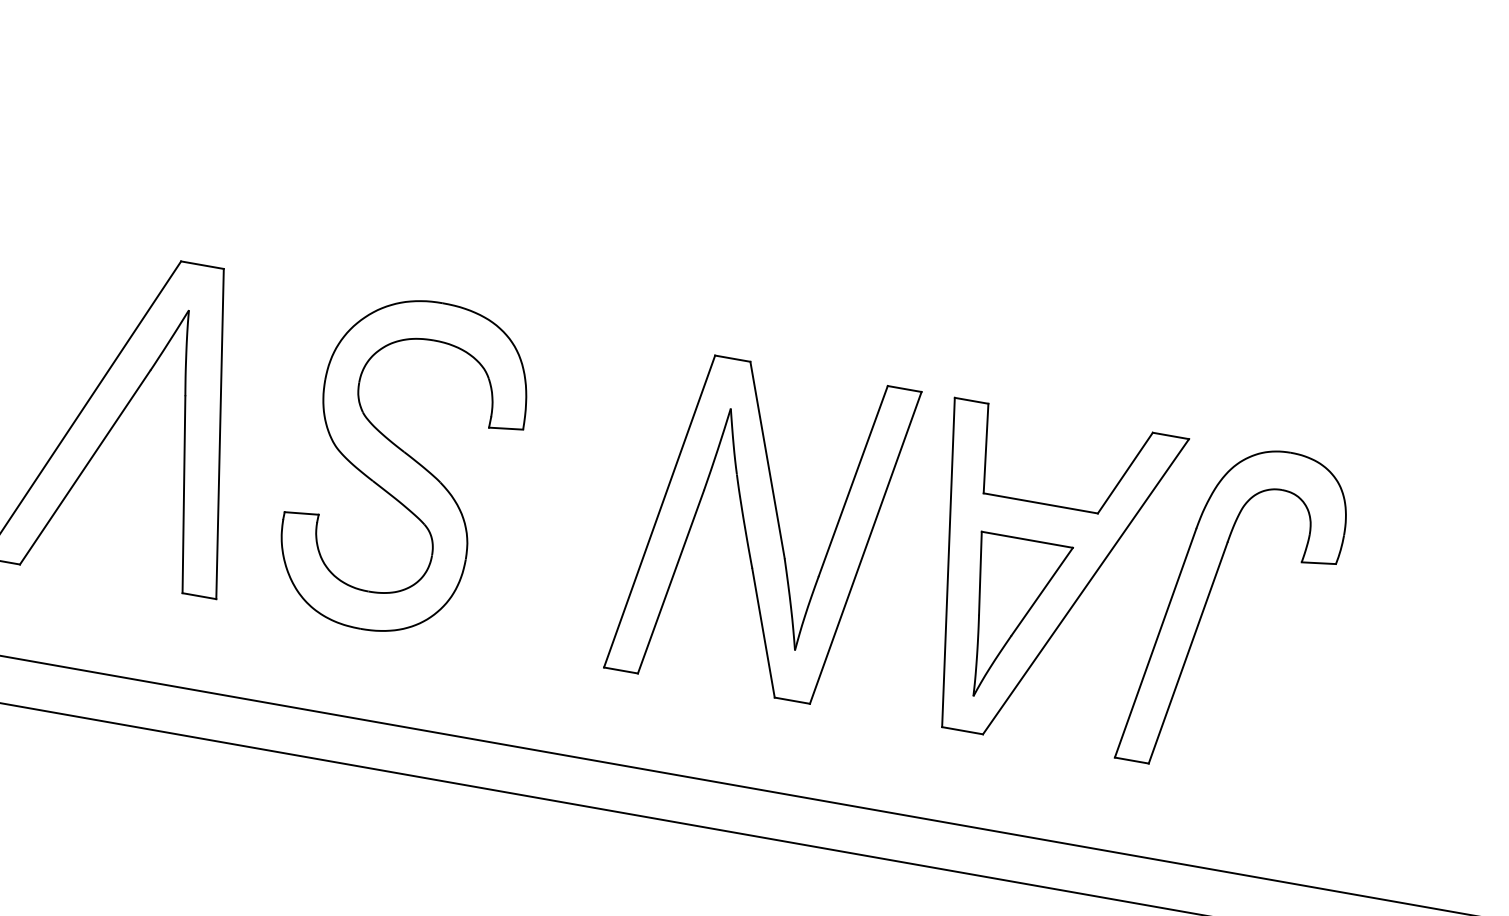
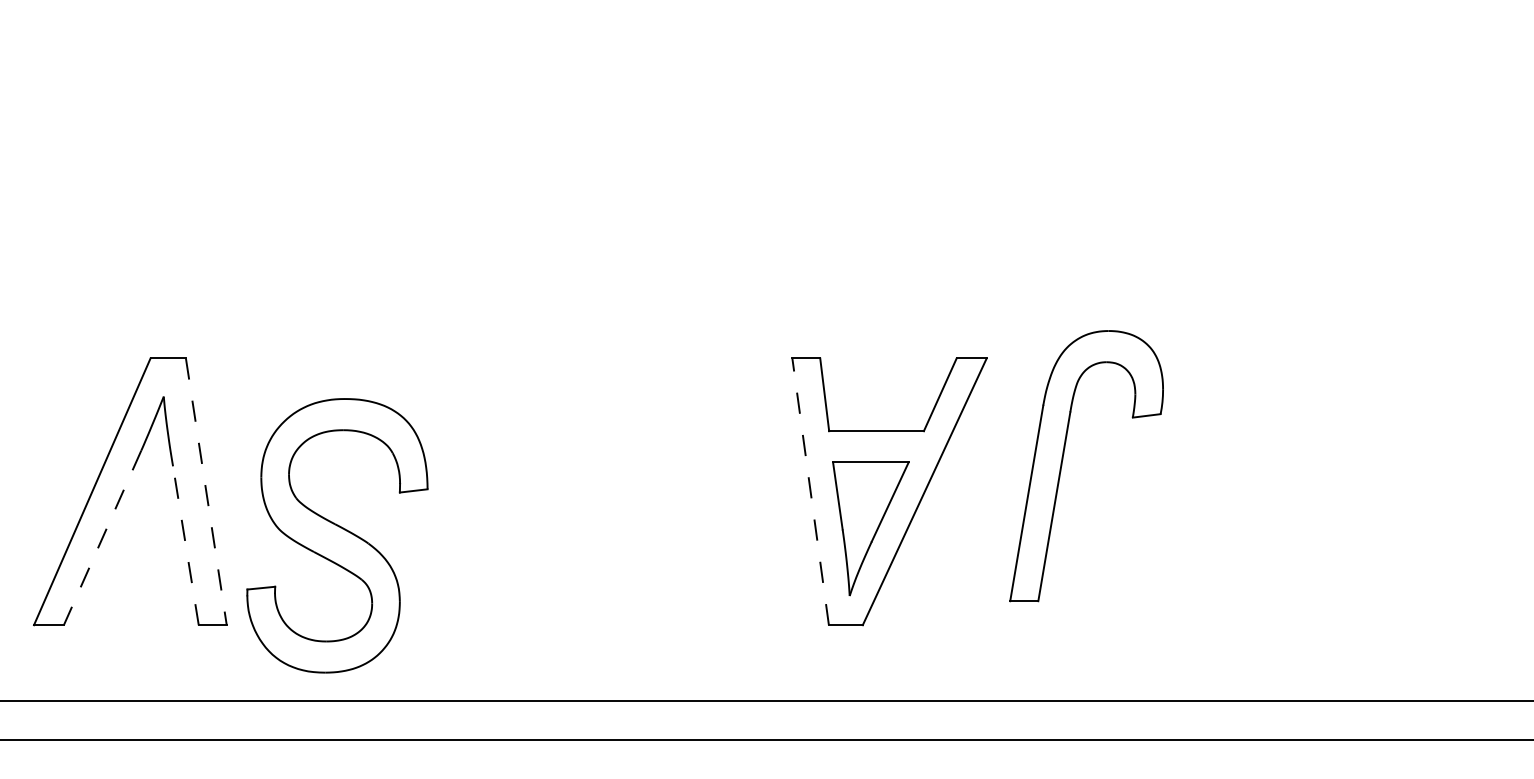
line: (220, 433) -> (206, 491), solid -> dashed
part: (404, 466) -> (337, 535), moved
line: (84, 468) -> (102, 538), solid -> dashed
line: (183, 494) -> (185, 545), solid -> dashed
part: (762, 529) -> (656, 491), removed
line: (948, 562) -> (810, 491), solid -> dashed
part: (1209, 599) -> (1063, 460), moved

